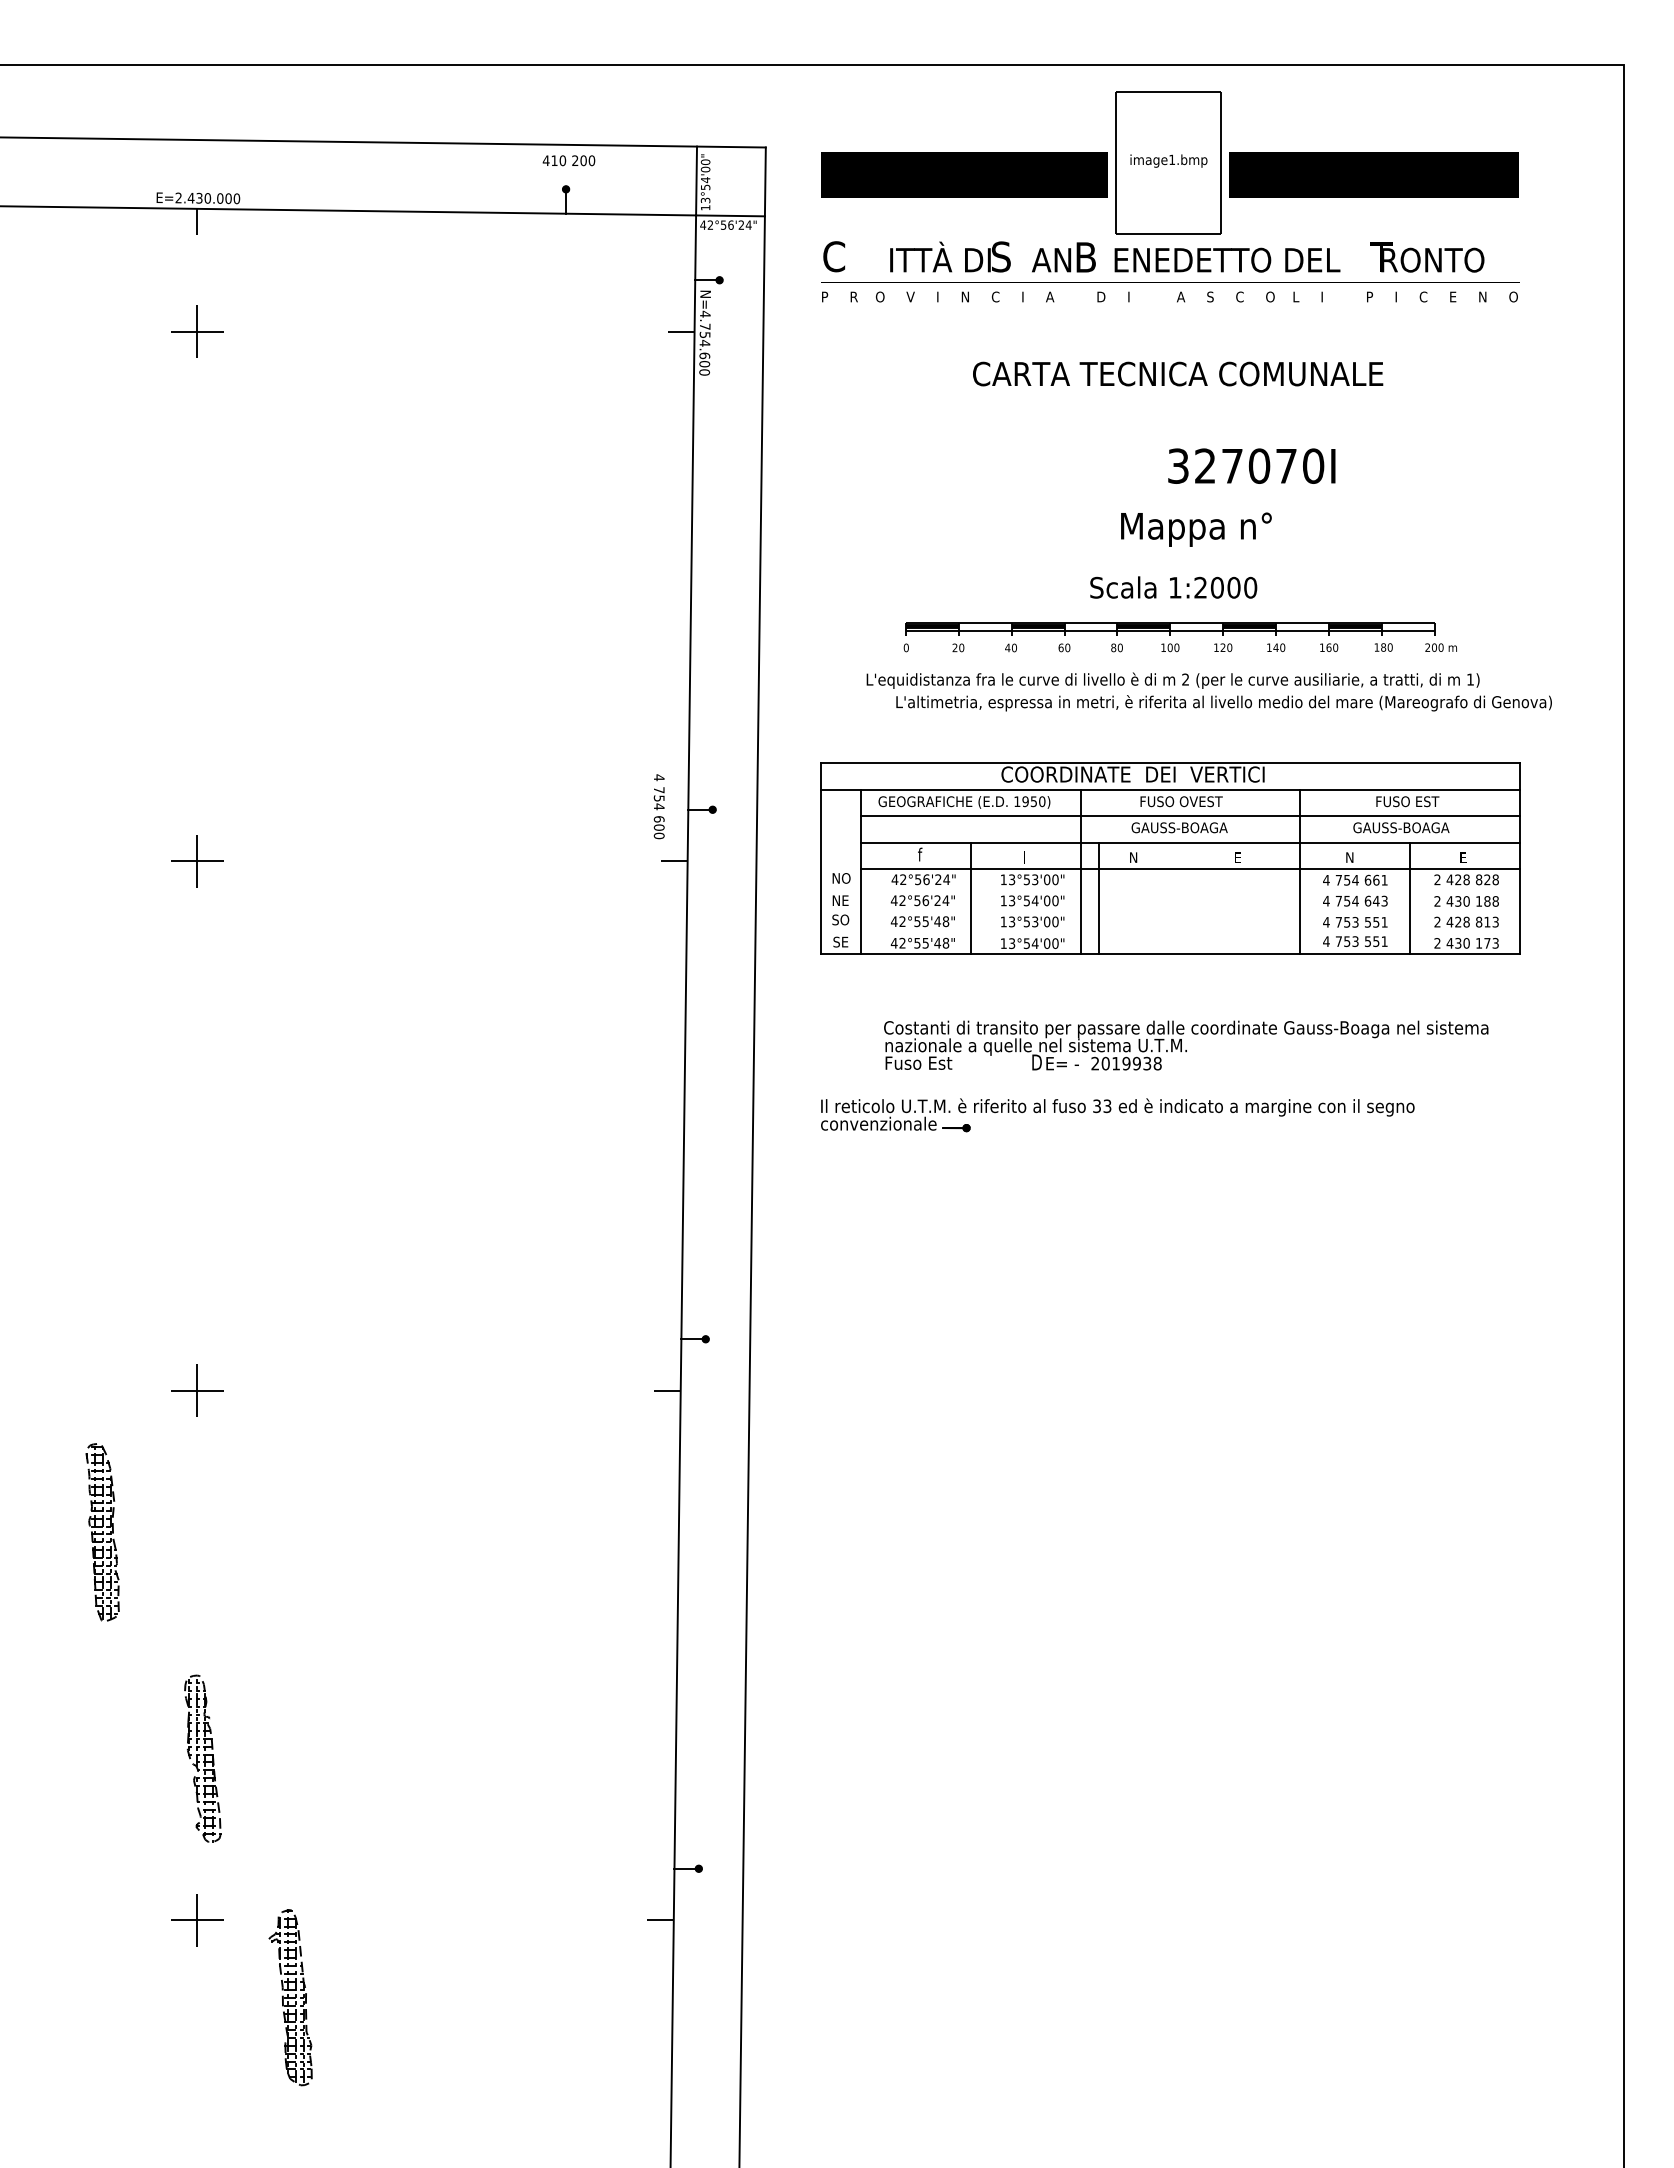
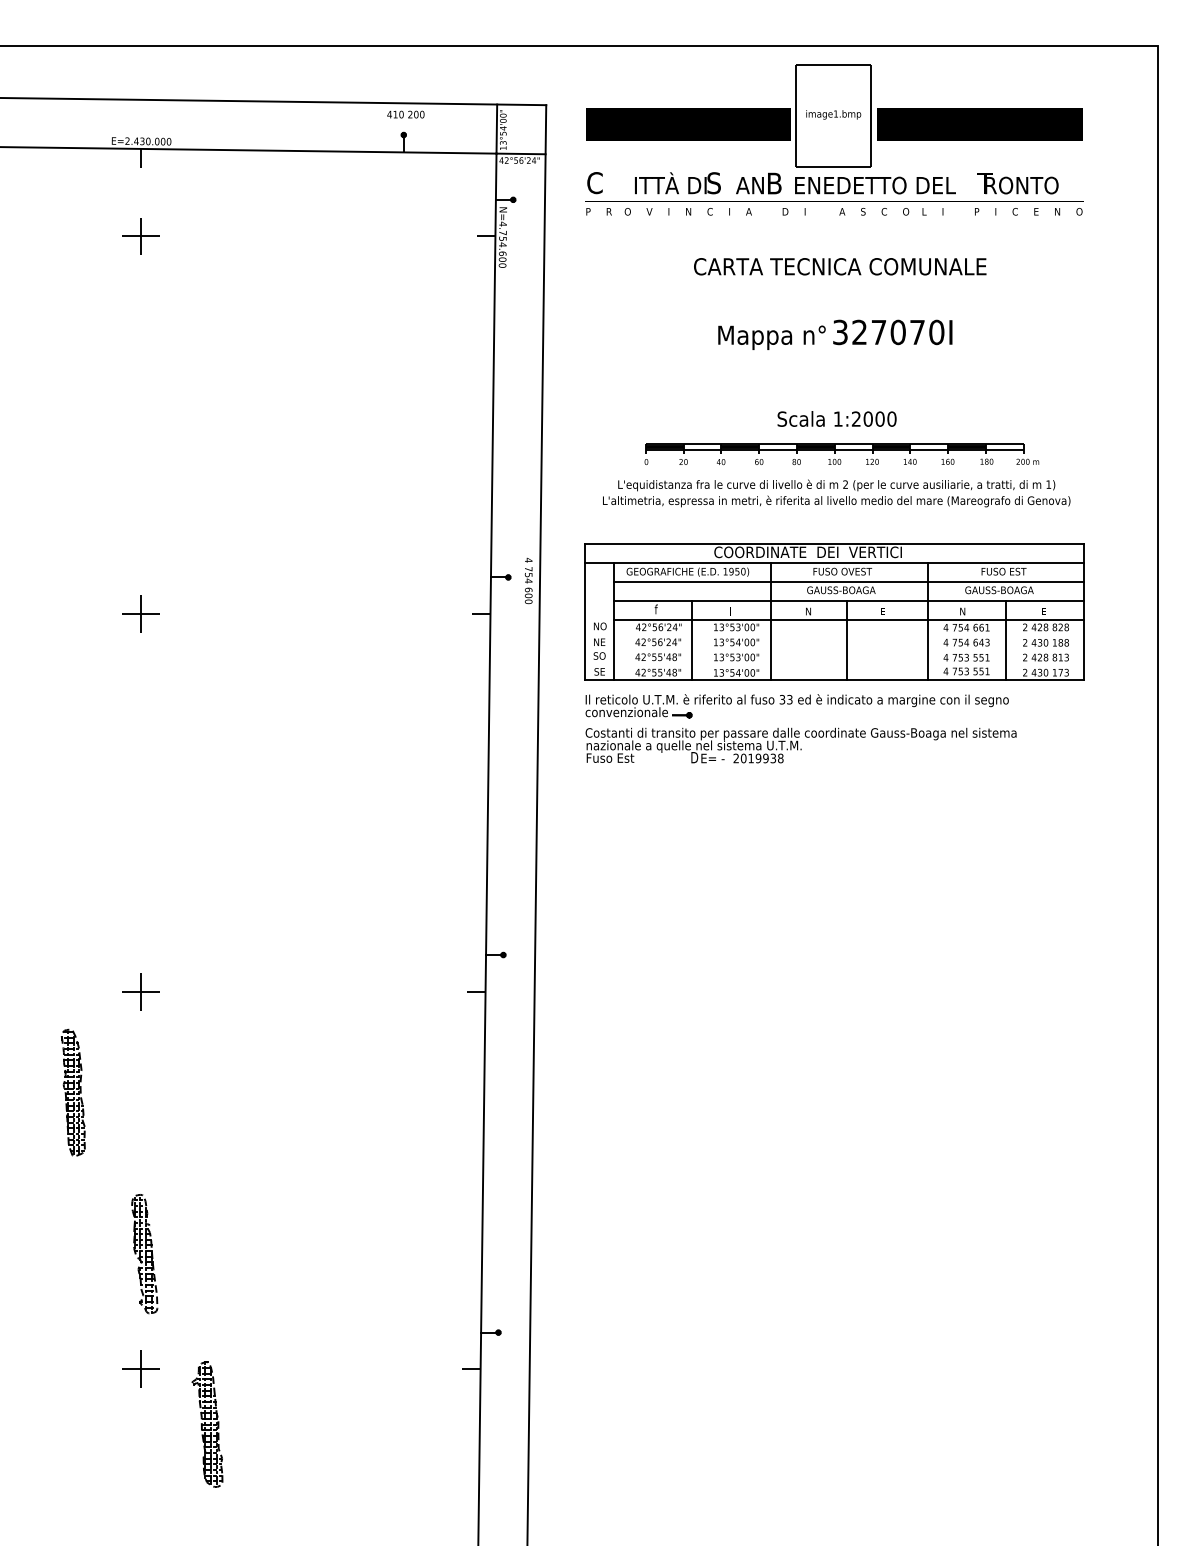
text: (1196, 529) -> (772, 337), moved
text: (1223, 703) -> (836, 501), moved
text: (658, 806) -> (528, 580), moved
line: (1099, 897) -> (847, 640), moved
text: (1186, 1045) -> (801, 745), moved
part: (1117, 1115) -> (797, 706), moved

